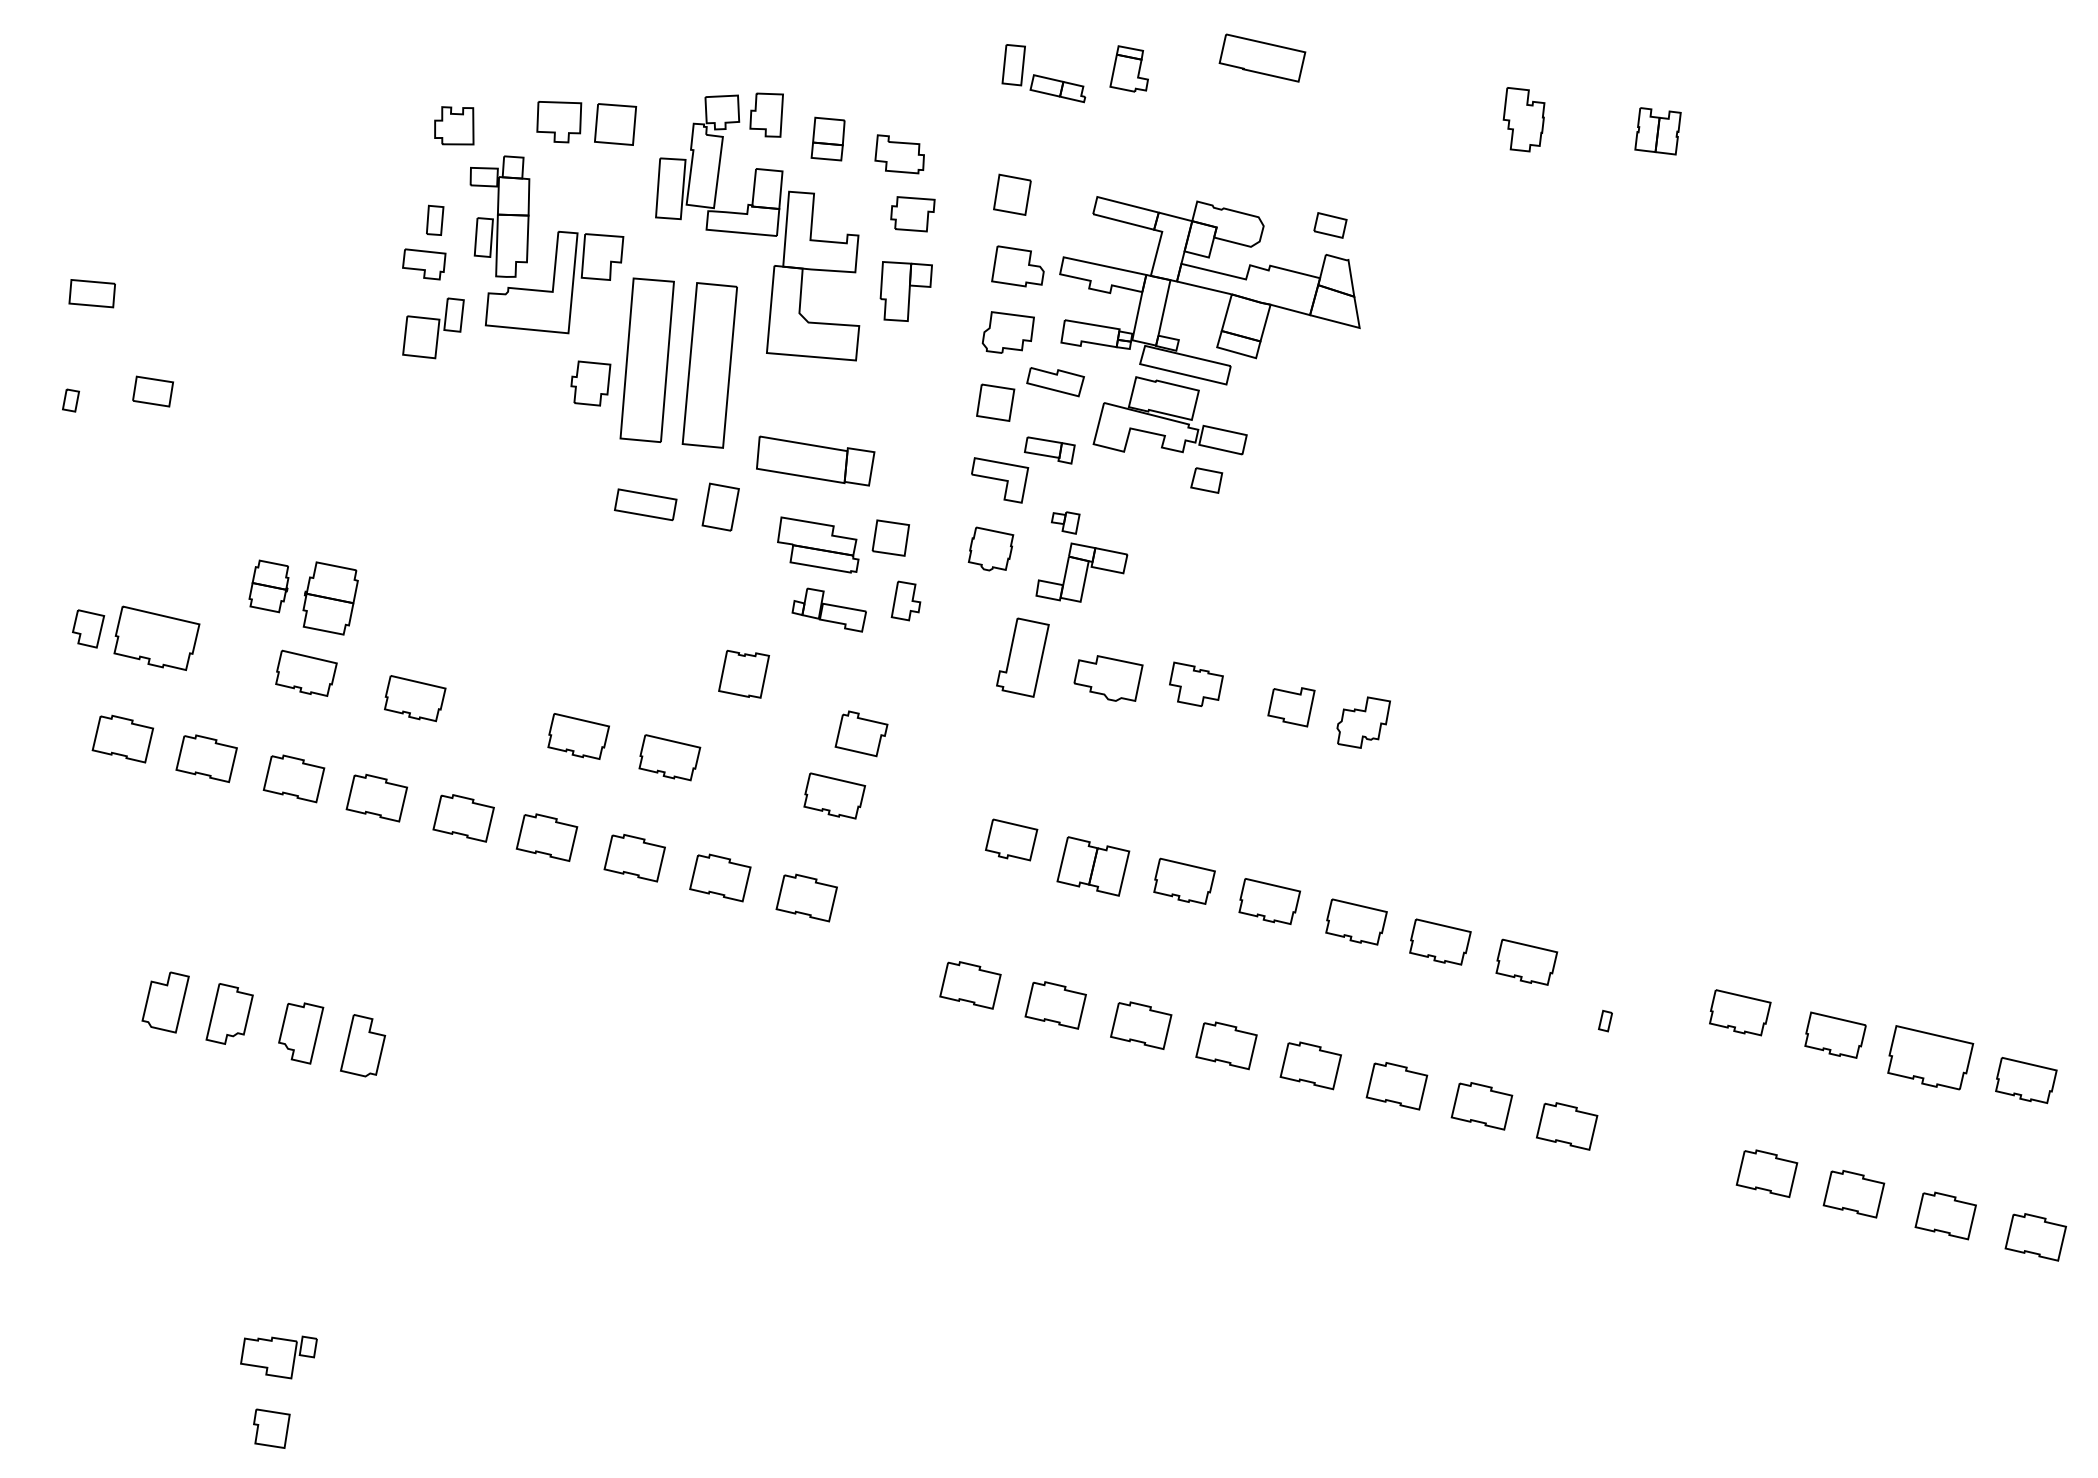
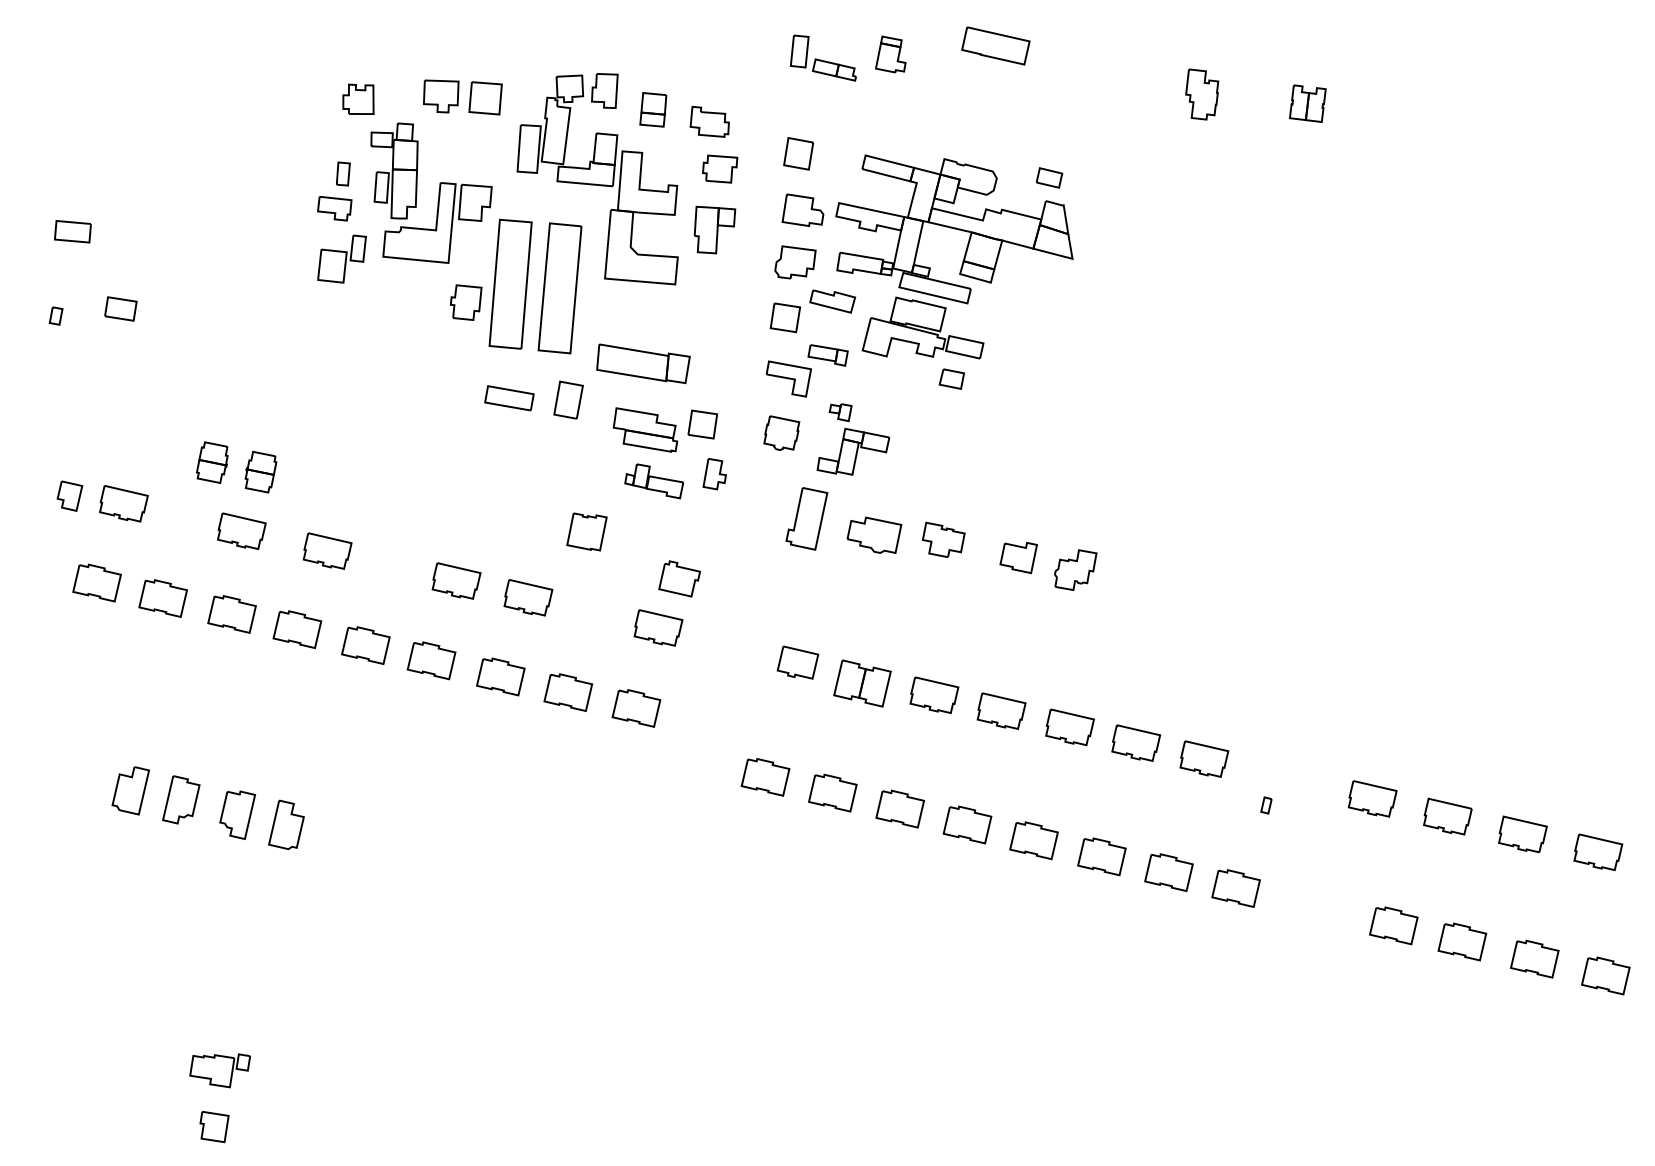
part: (330, 598) -> (260, 472), size x0.71
part: (156, 638) -> (123, 503), size x0.71
part: (1930, 1057) -> (1522, 834), size x0.71

